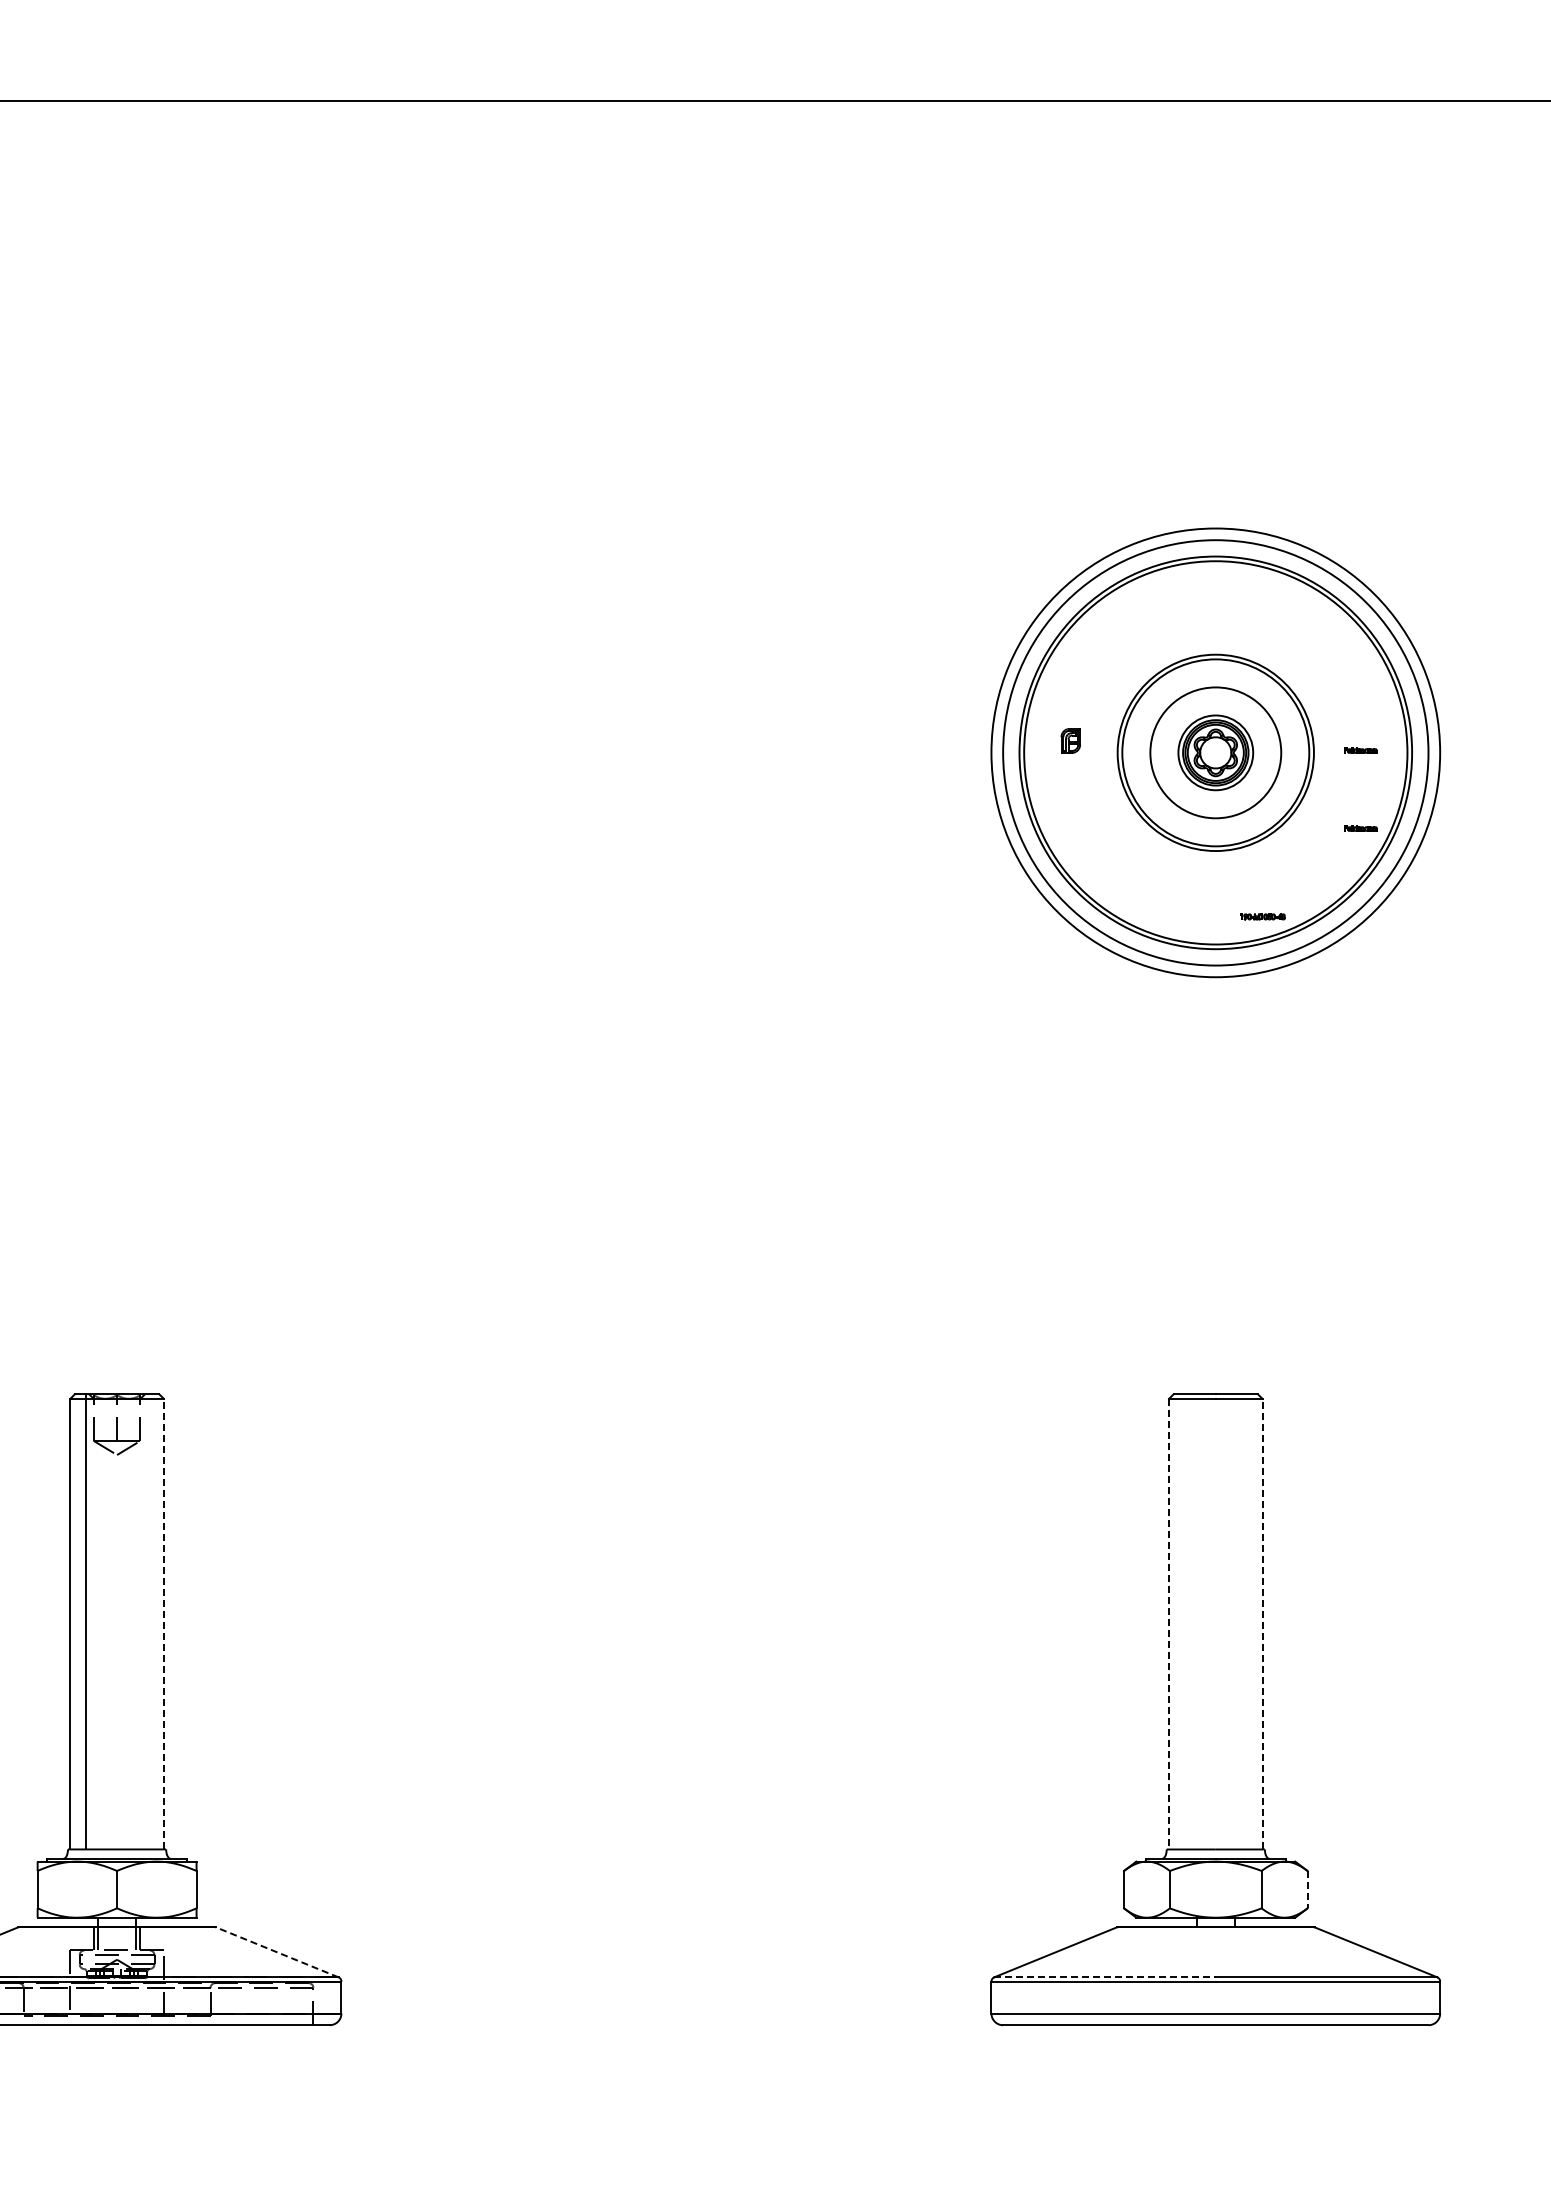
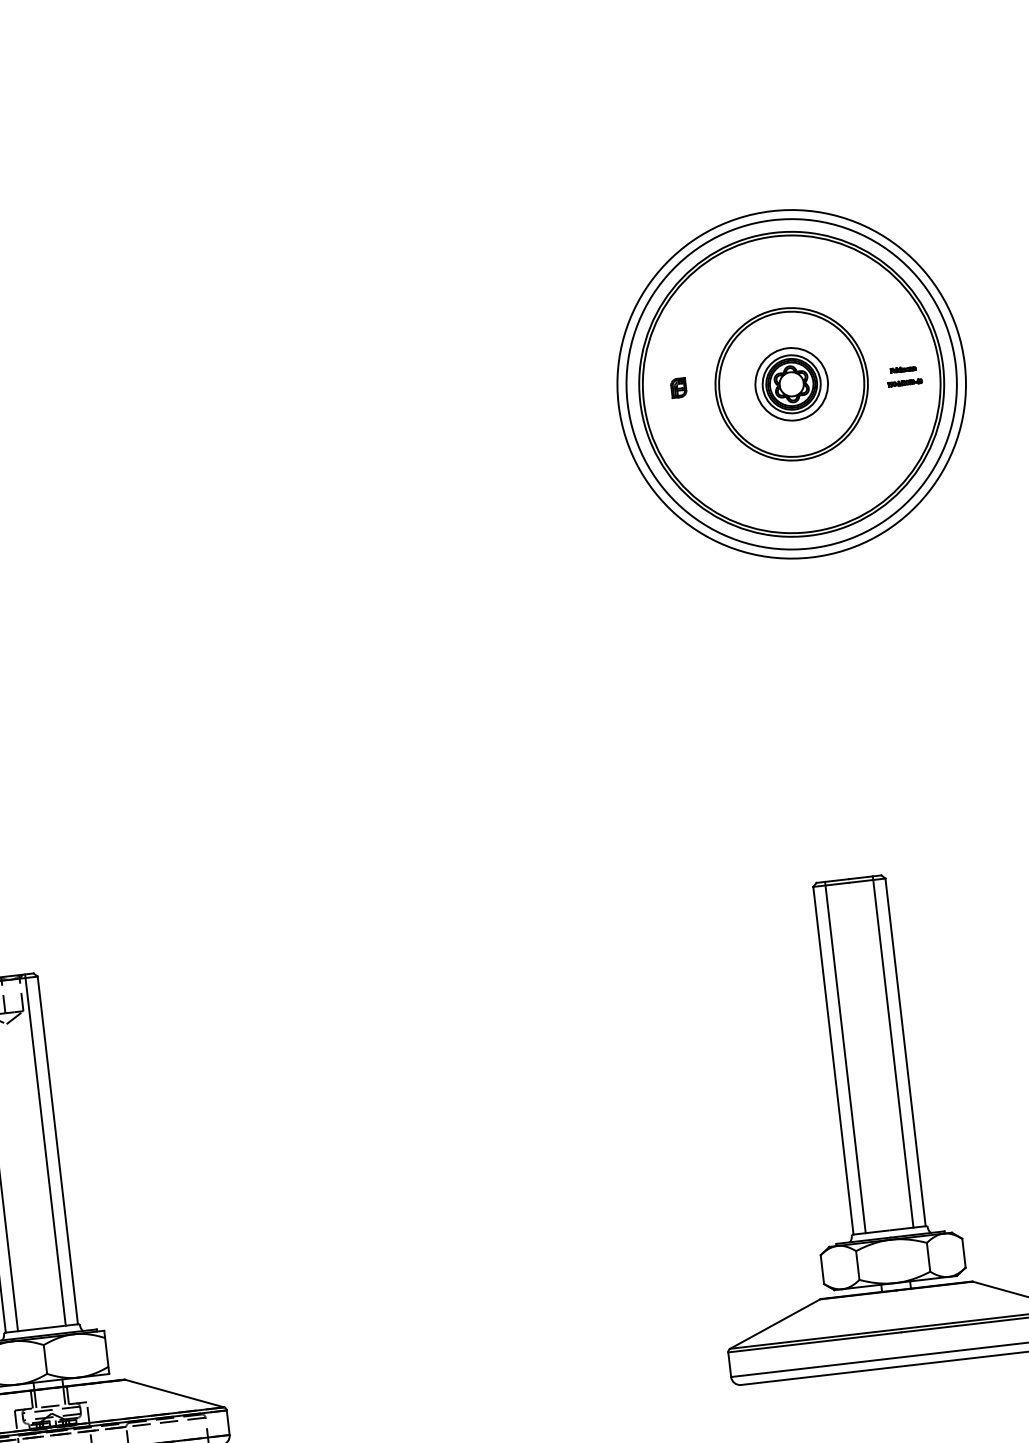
circle: (1215, 752) -> (791, 384), size x0.71
part: (1360, 828) -> (910, 429), removed
part: (1262, 916) -> (904, 382), moved
line: (148, 1621) -> (45, 1149), added
line: (1184, 1621) -> (845, 1057), added
line: (1246, 1621) -> (892, 1051), added
line: (163, 1623) -> (57, 1150), dashed -> solid
line: (1262, 1623) -> (905, 1051), dashed -> solid
line: (1169, 1624) -> (833, 1060), dashed -> solid
line: (1307, 1889) -> (963, 1253), dashed -> solid
line: (276, 1952) -> (174, 1393), dashed -> solid
line: (1105, 1977) -> (815, 1339), dashed -> solid

